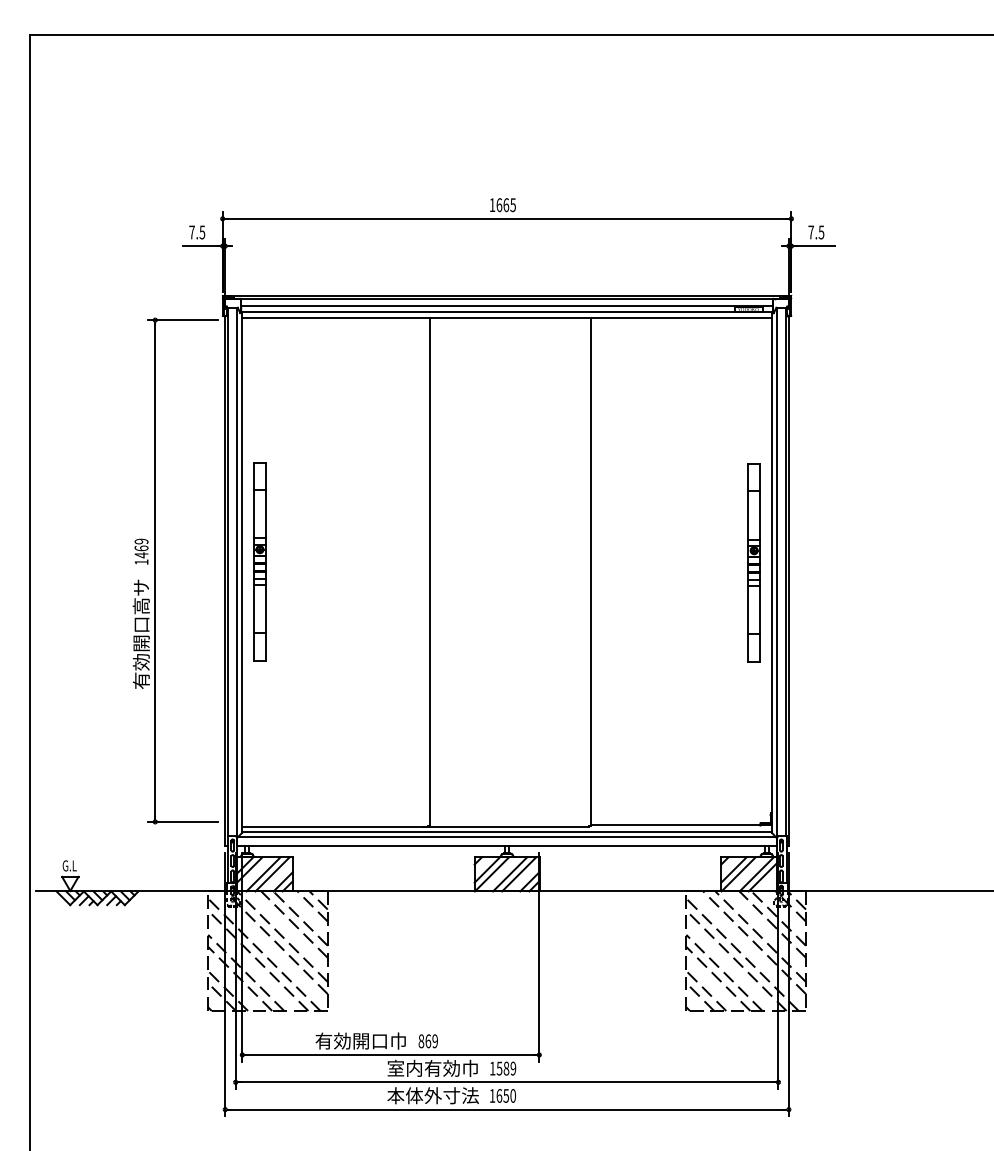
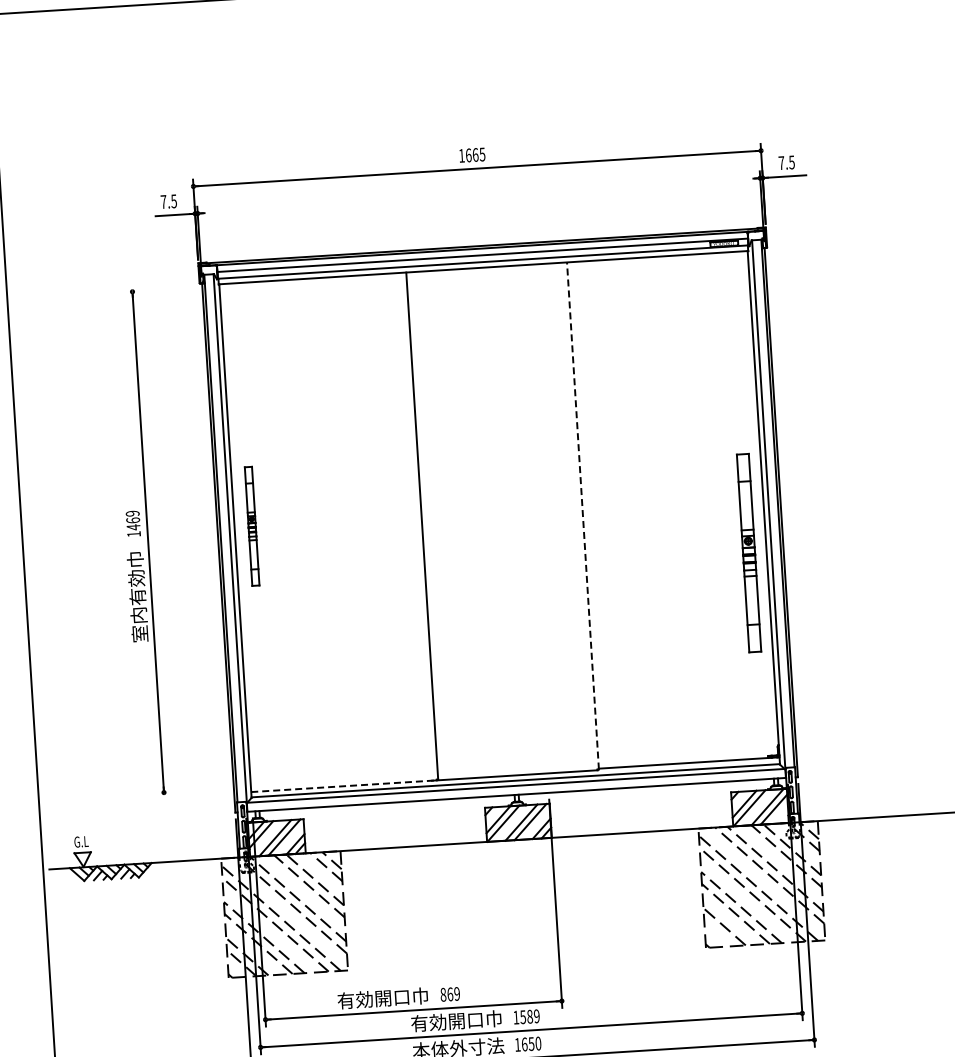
line: (183, 320) -> (160, 290), removed
part: (259, 561) -> (251, 526), size x0.6
part: (753, 562) -> (748, 553), moved
line: (590, 571) -> (582, 515), solid -> dashed
text: (140, 633) -> (137, 605), 有効開口高サ -> 室内有効巾
line: (183, 821) -> (192, 790), removed
line: (335, 826) -> (344, 785), solid -> dashed
line: (700, 996) -> (719, 932), removed
text: (423, 1067) -> (447, 1020), 室内有効巾 -> 有効開口巾

